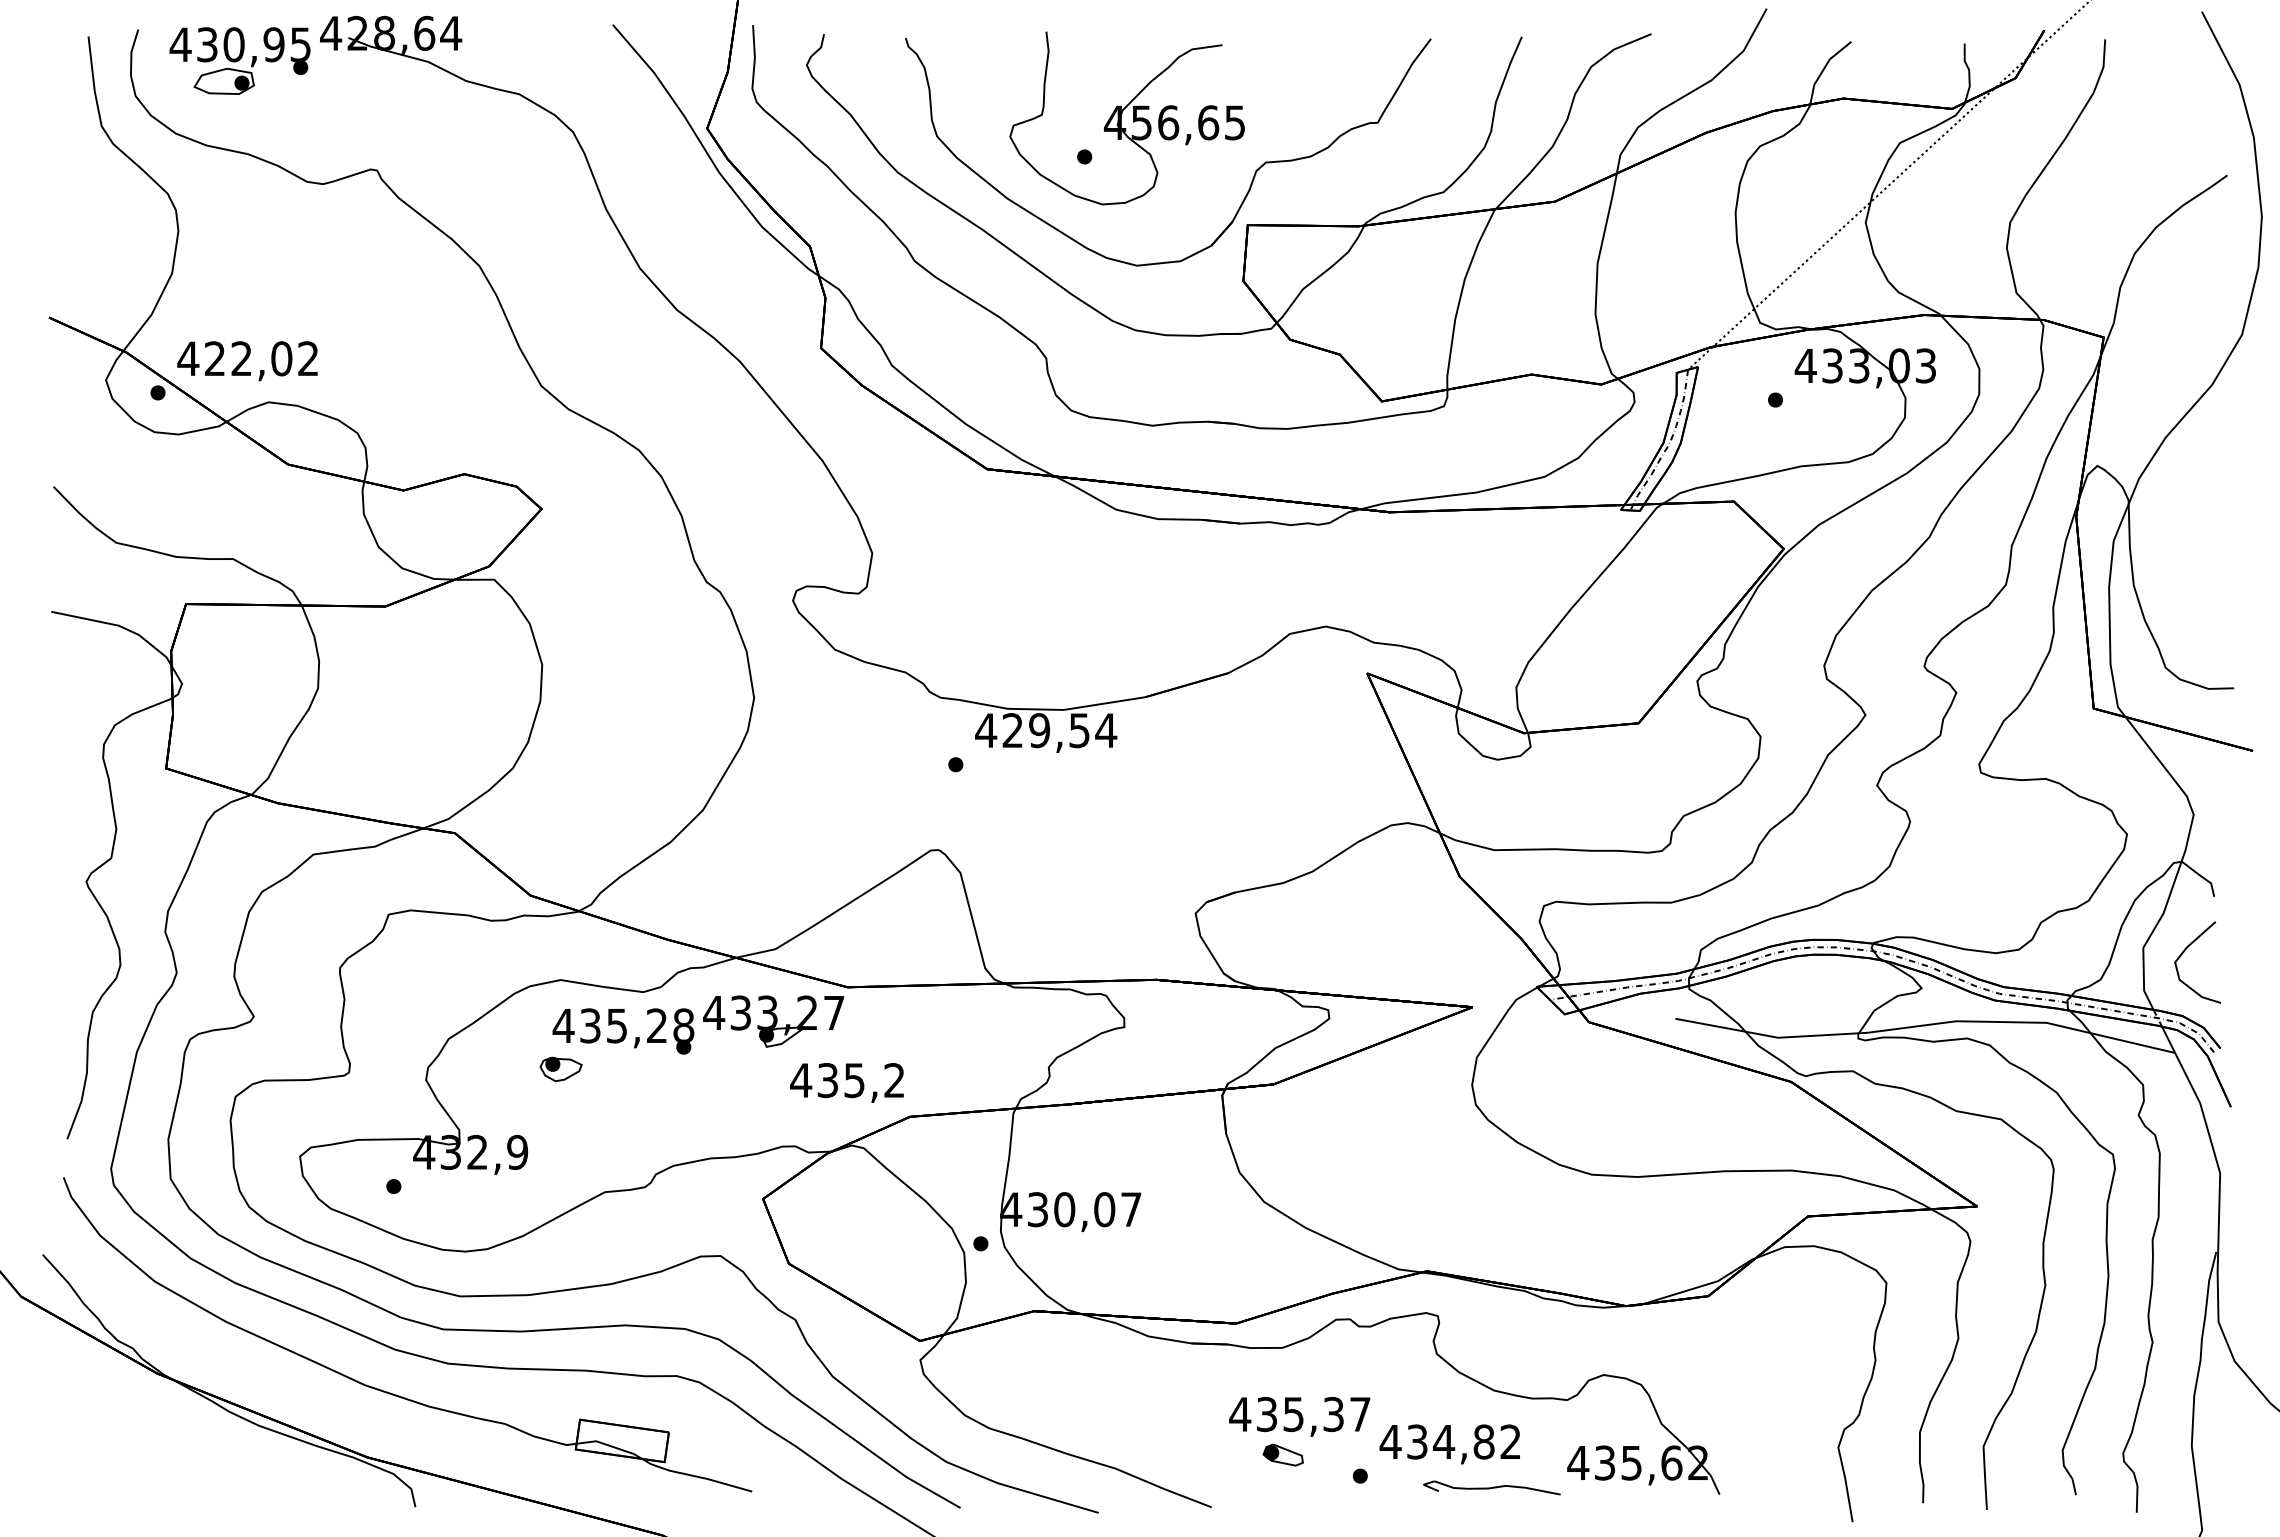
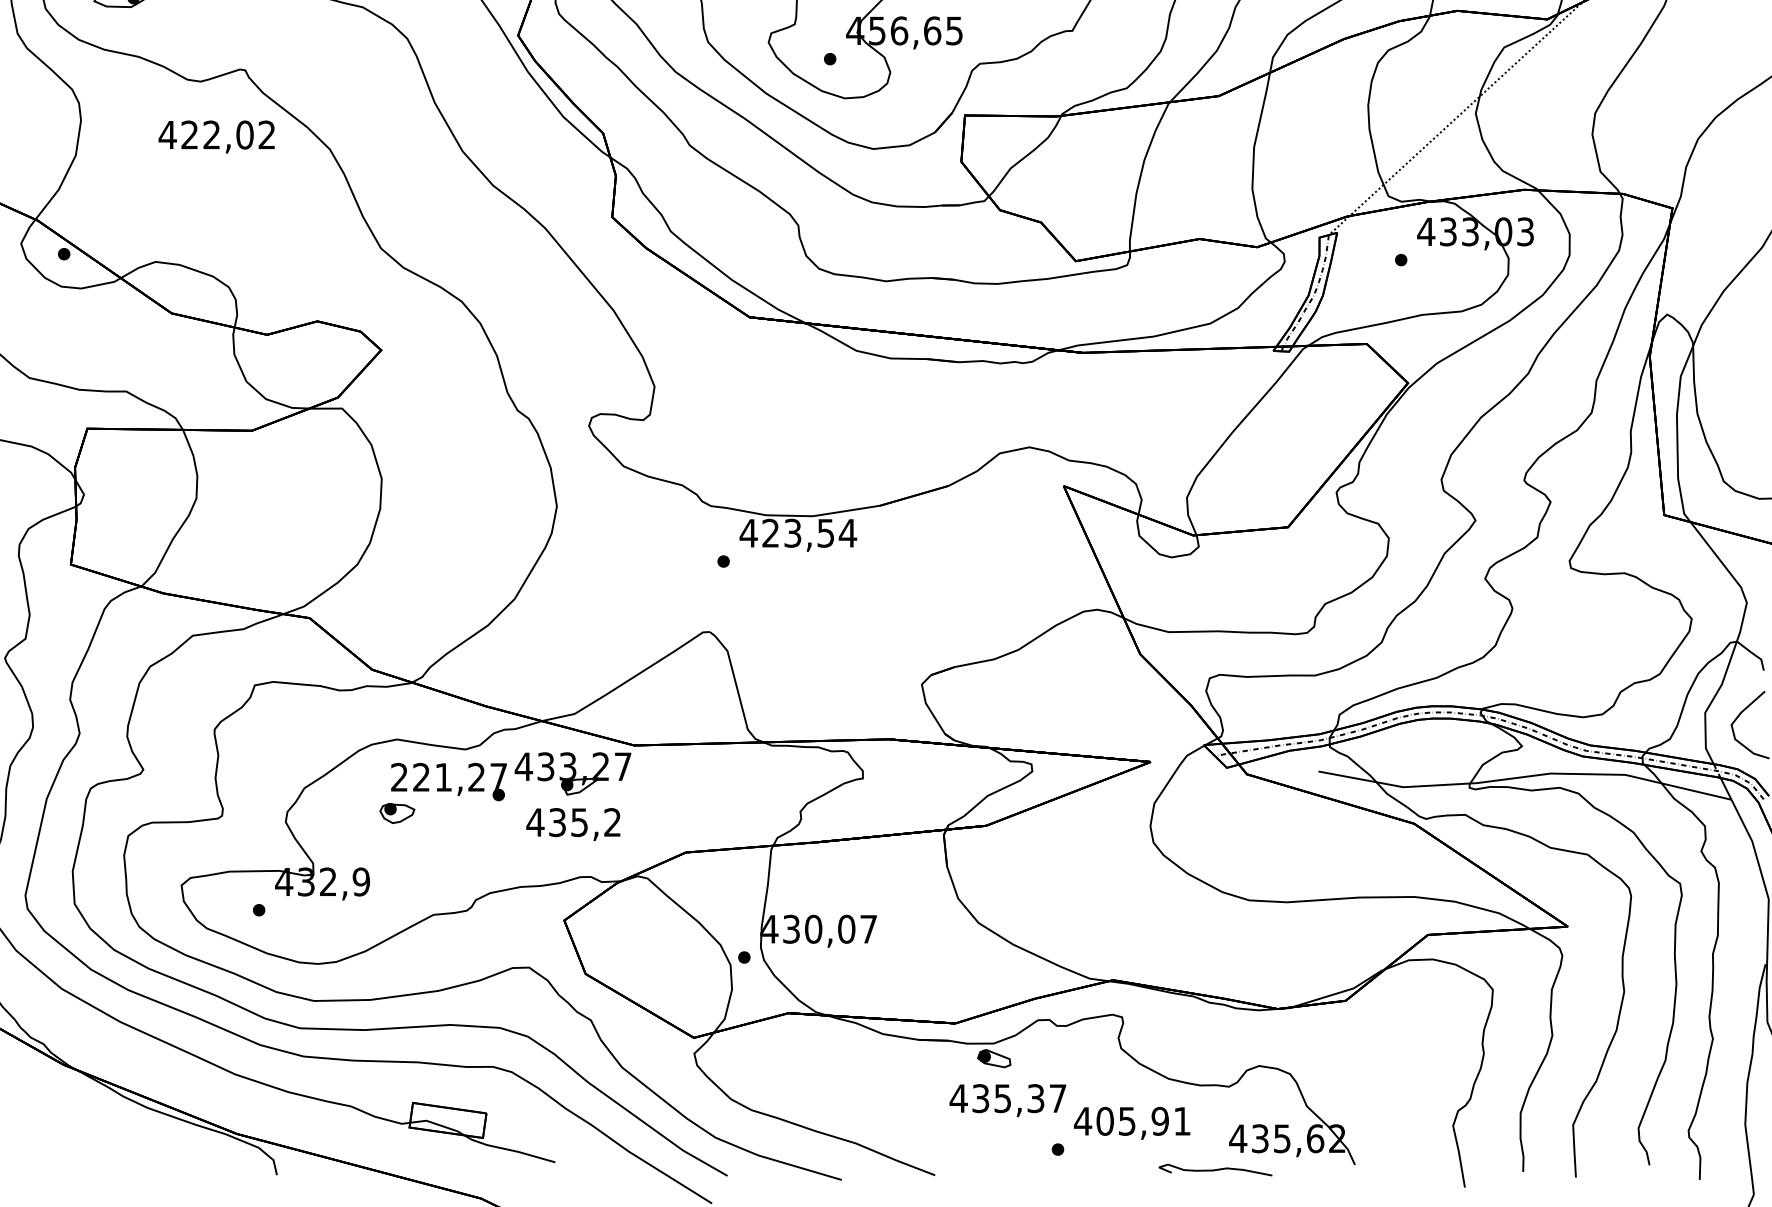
text: (247, 361) -> (216, 137), moved
text: (1039, 730) -> (792, 533), 429,54 -> 423,54
text: (623, 1025) -> (448, 777), 435,28 -> 221,27
text: (846, 1082) -> (572, 824), moved
text: (1463, 1441) -> (1143, 1120), 434,82 -> 405,91
part: (1282, 1454) -> (993, 1058), moved
part: (1491, 1487) -> (1215, 1169), moved

